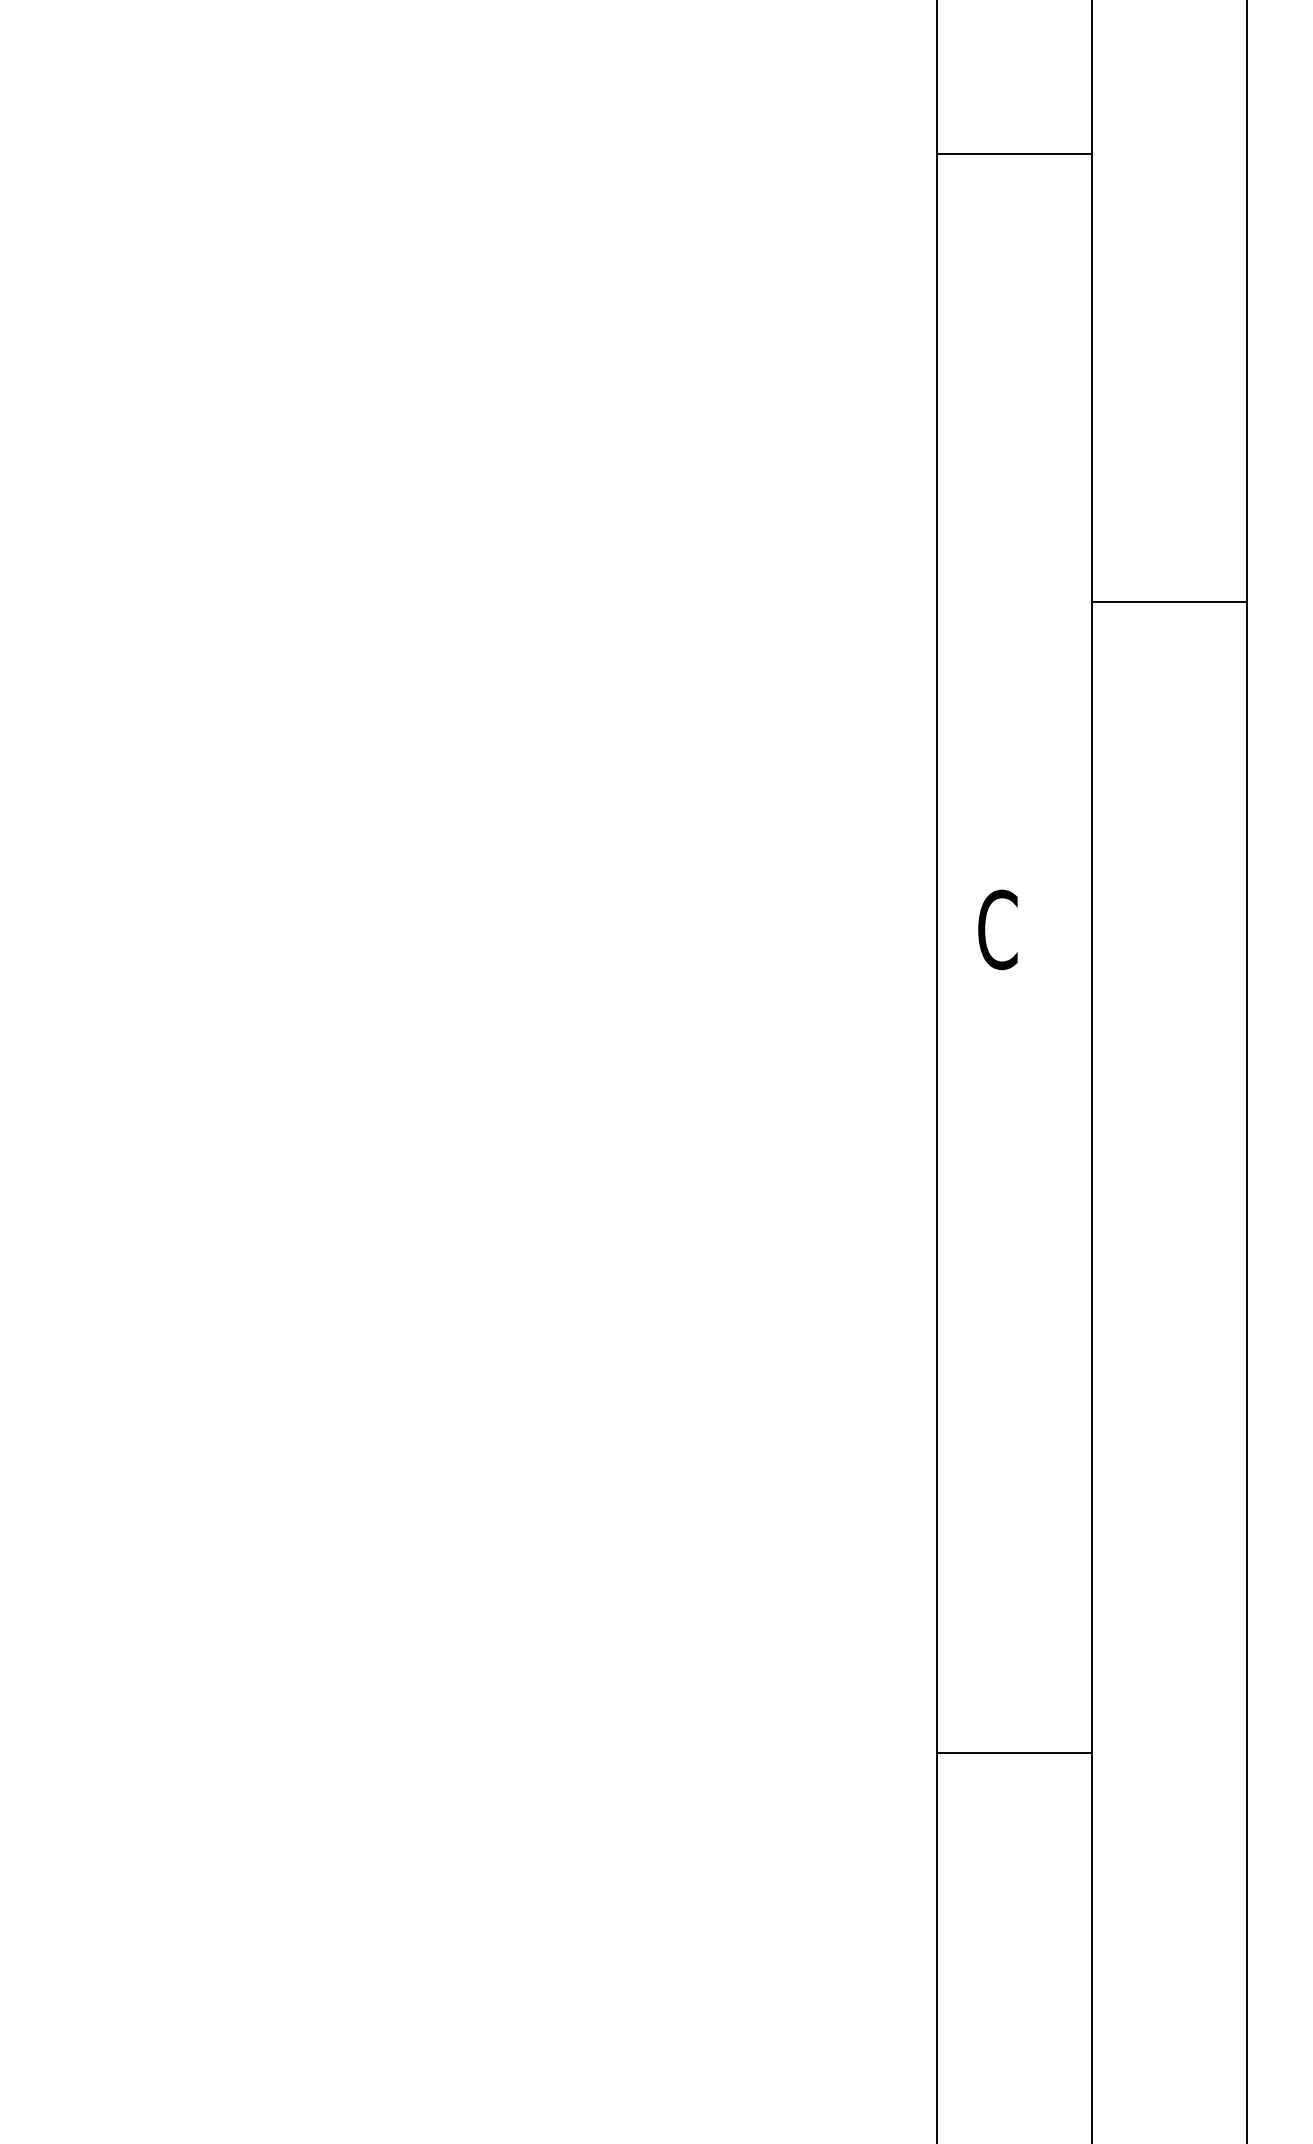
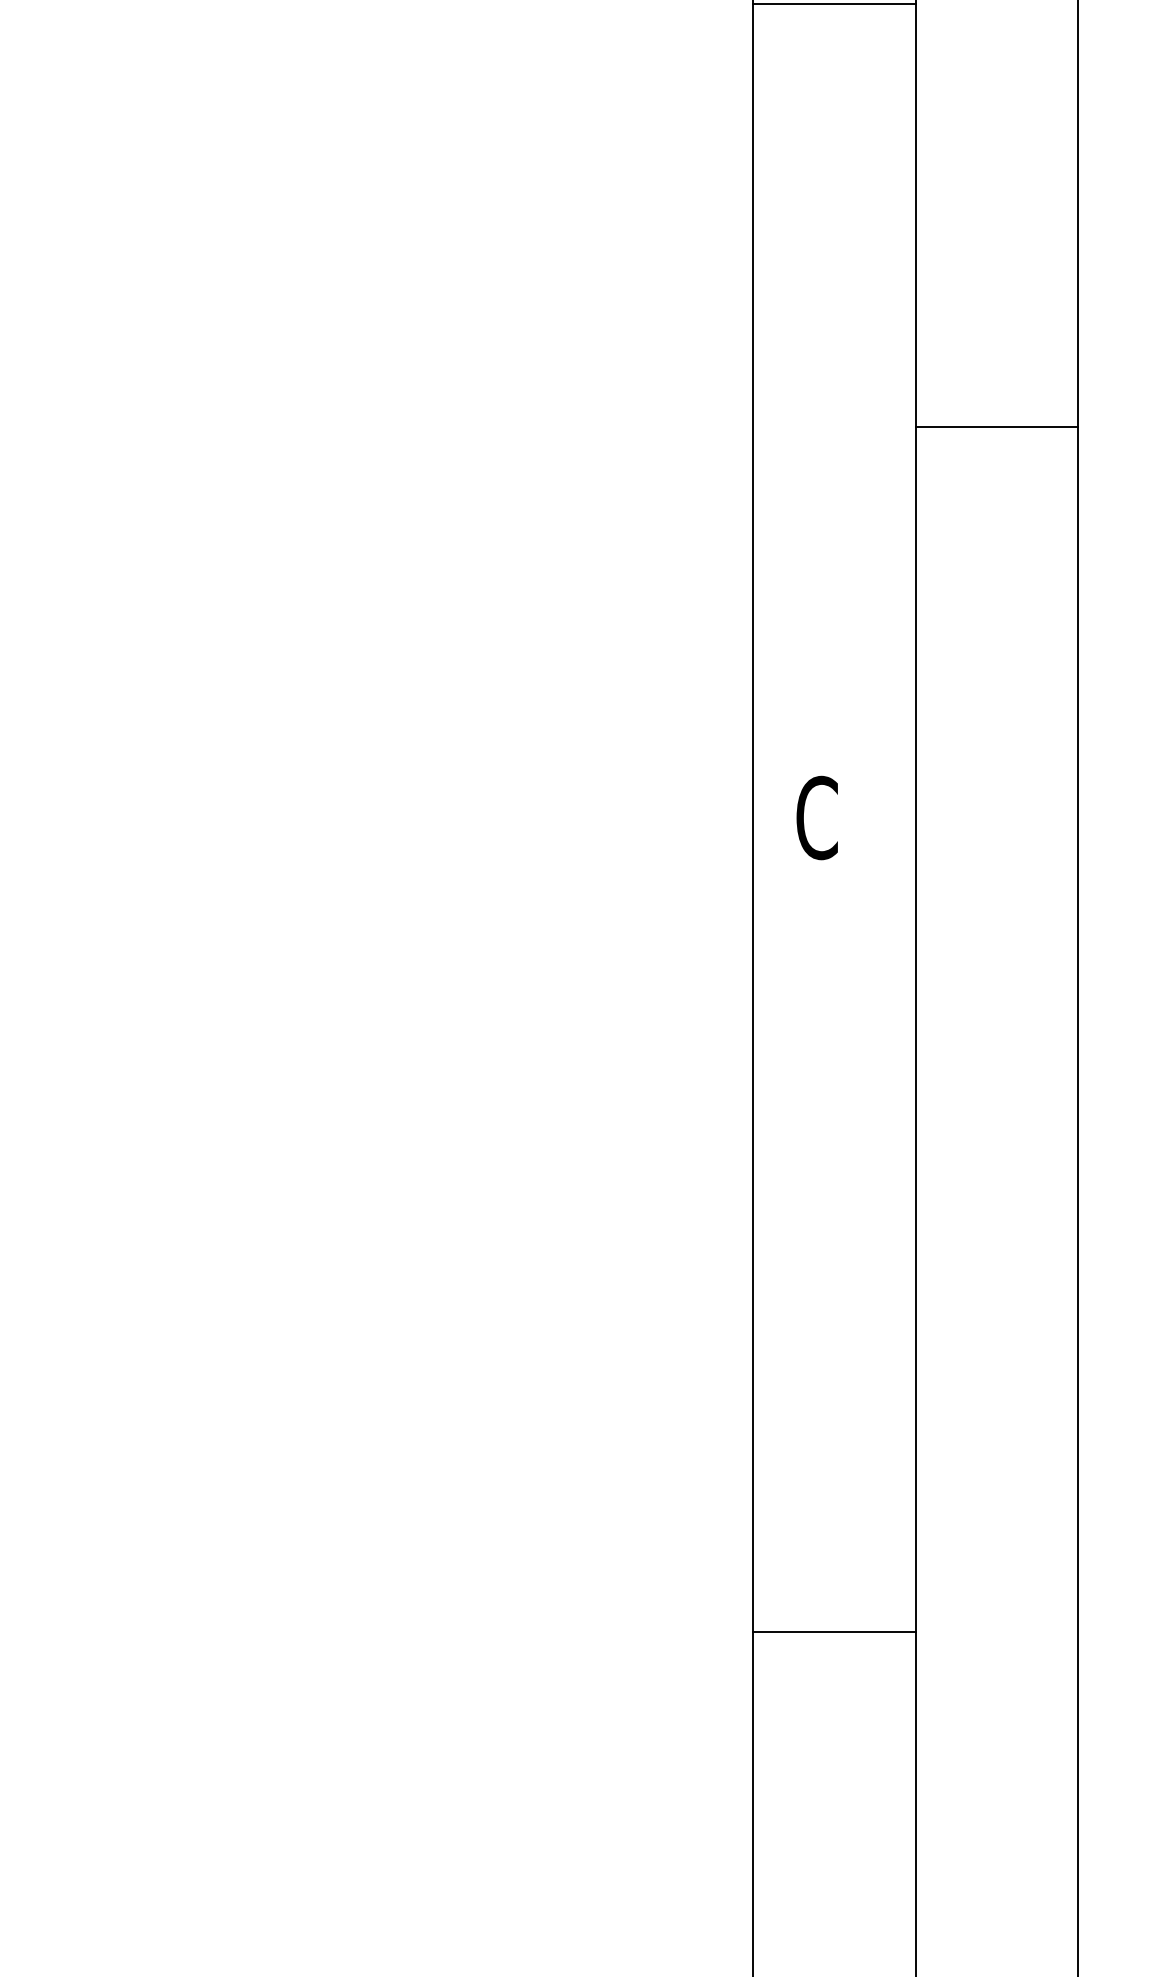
line: (1169, 602) -> (997, 427), moved
line: (1013, 1753) -> (833, 1632), moved

